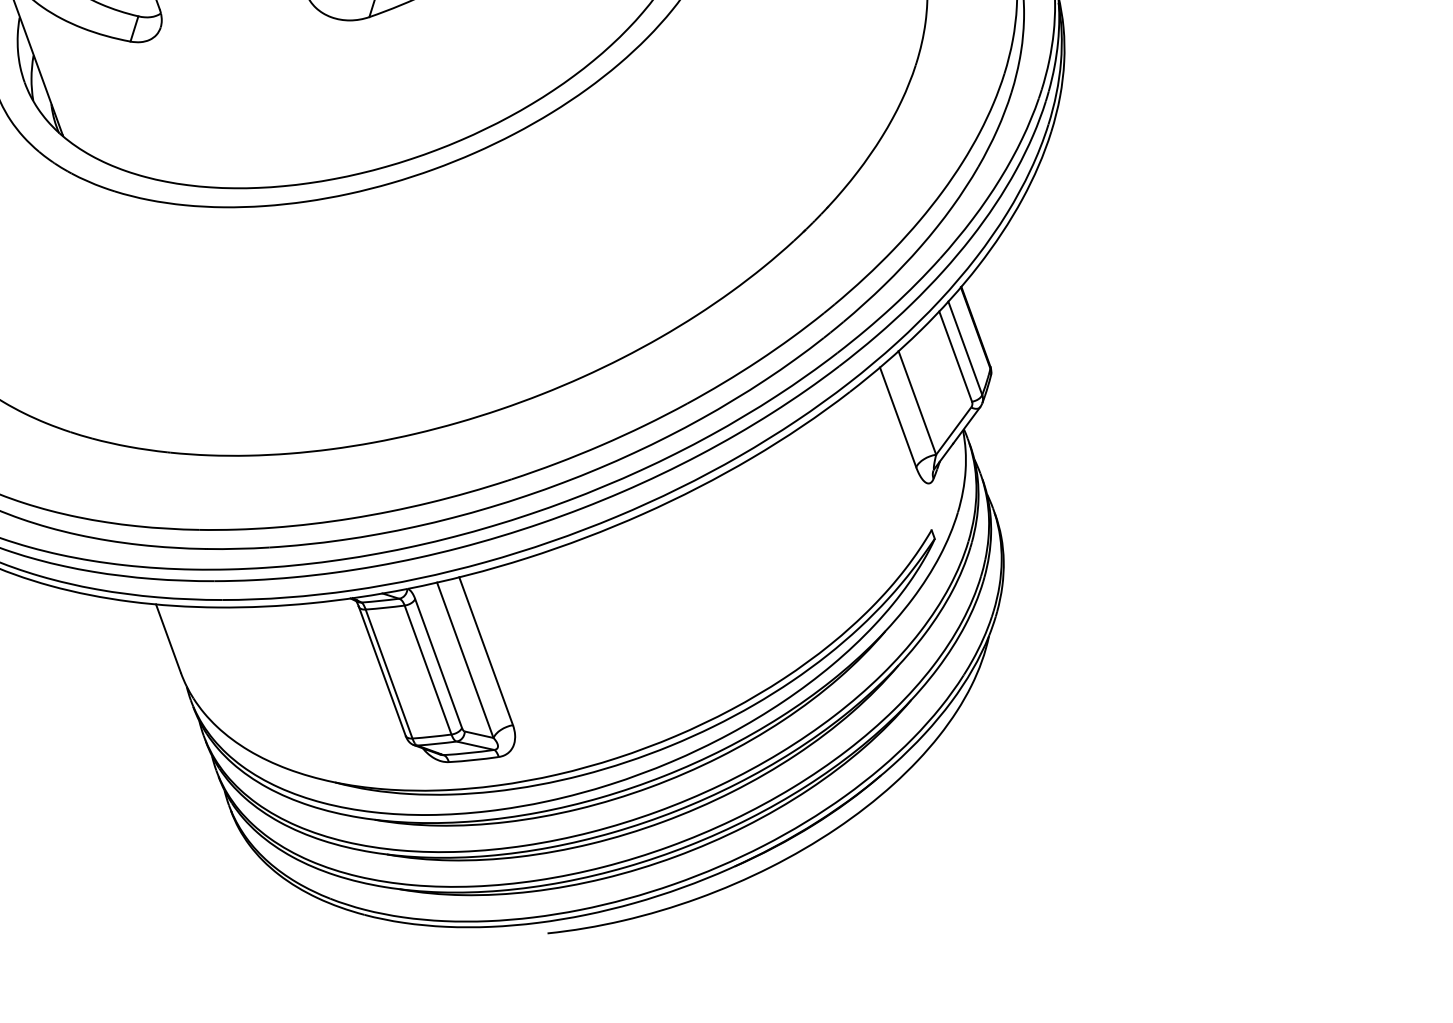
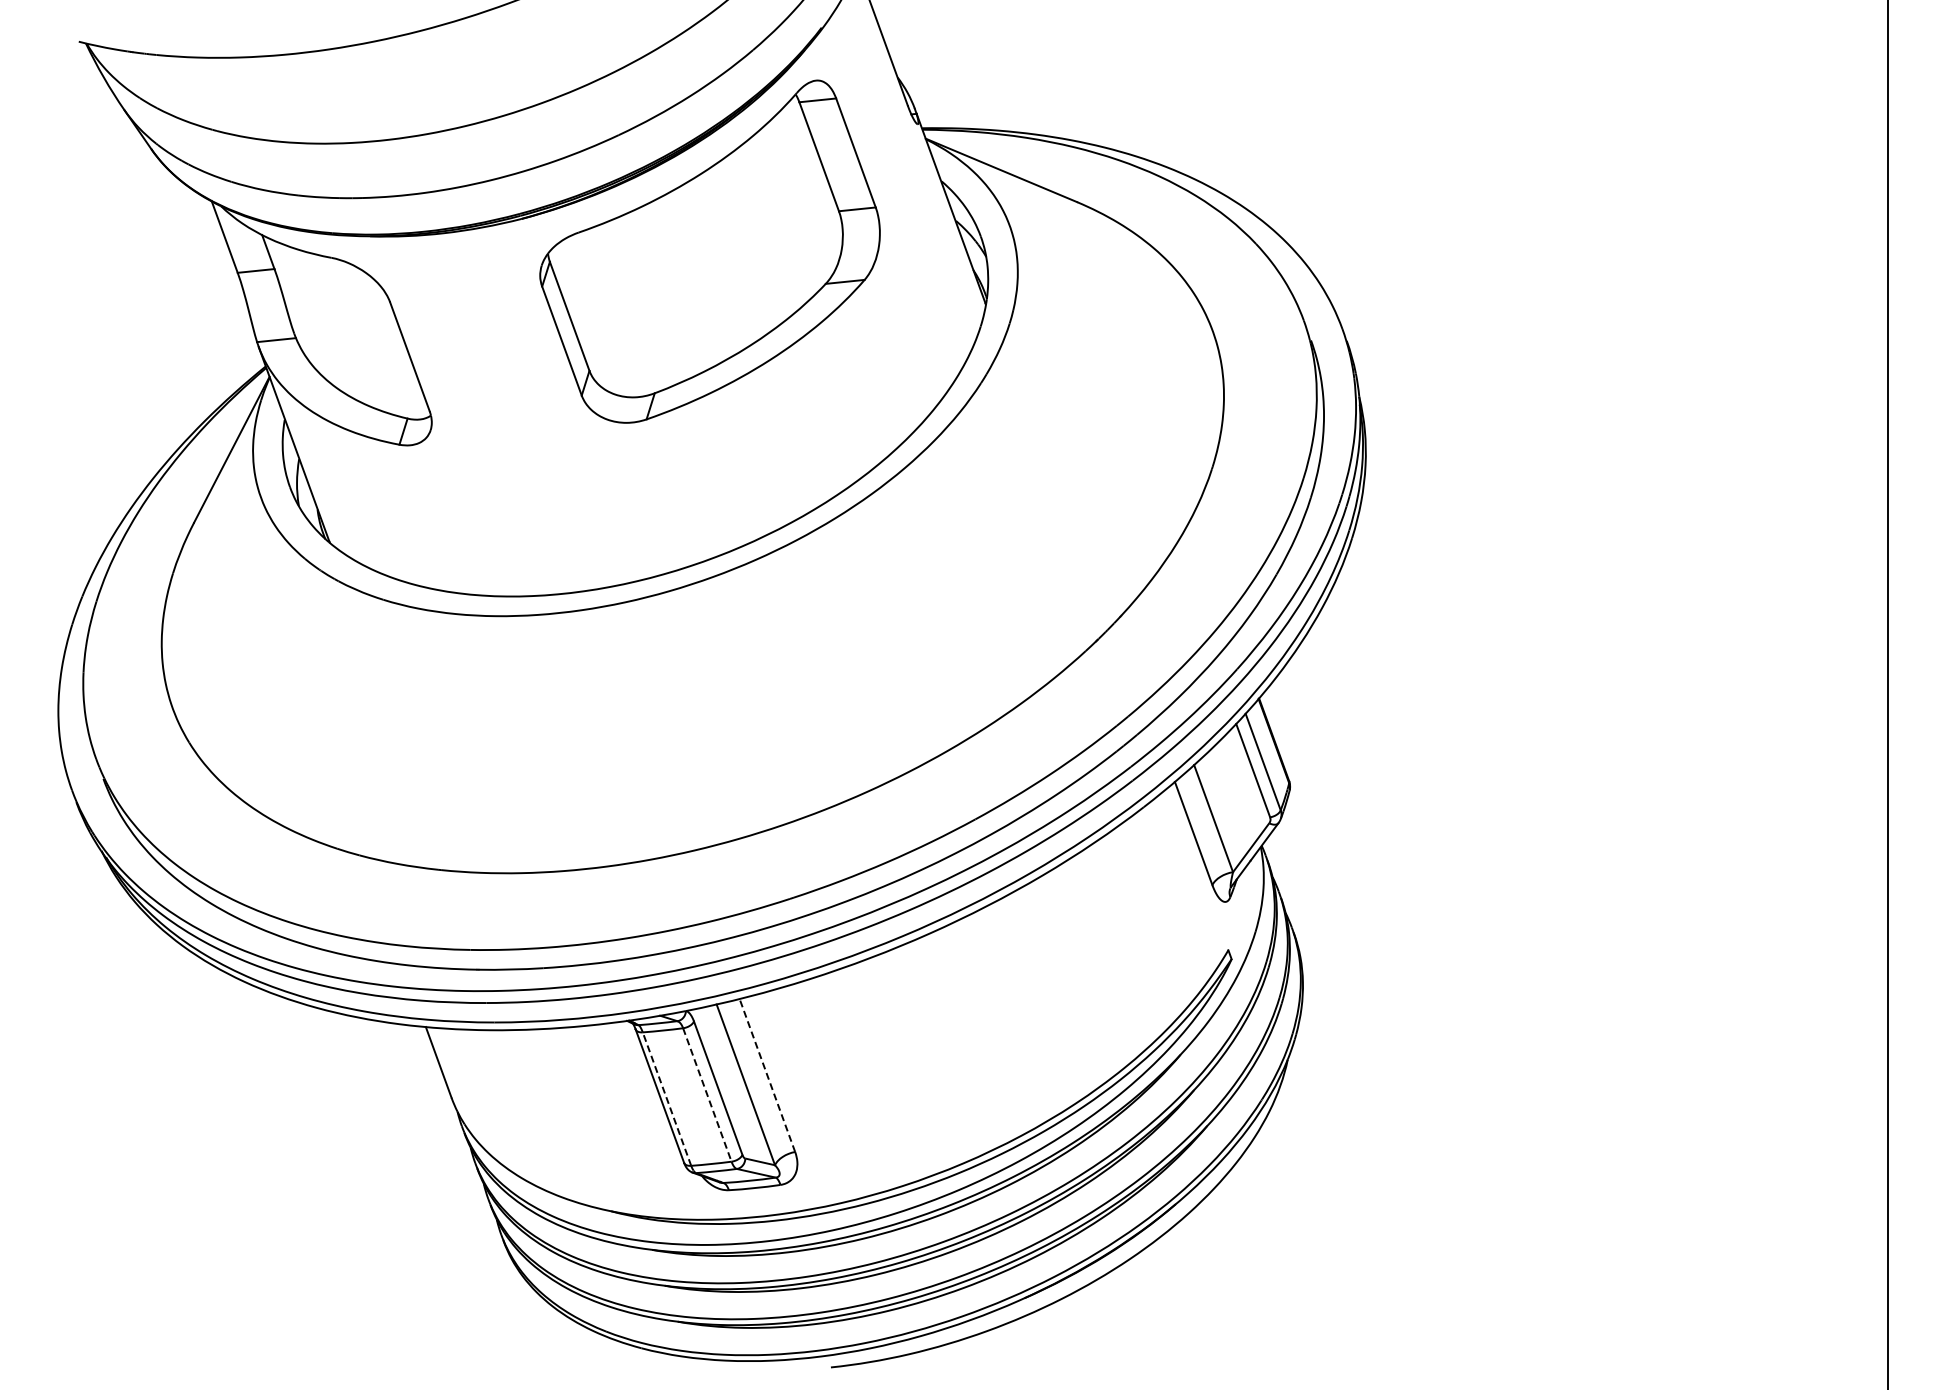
line: (486, 651) -> (767, 1075), solid -> dashed
line: (428, 669) -> (707, 1094), solid -> dashed
line: (389, 674) -> (667, 1099), solid -> dashed

